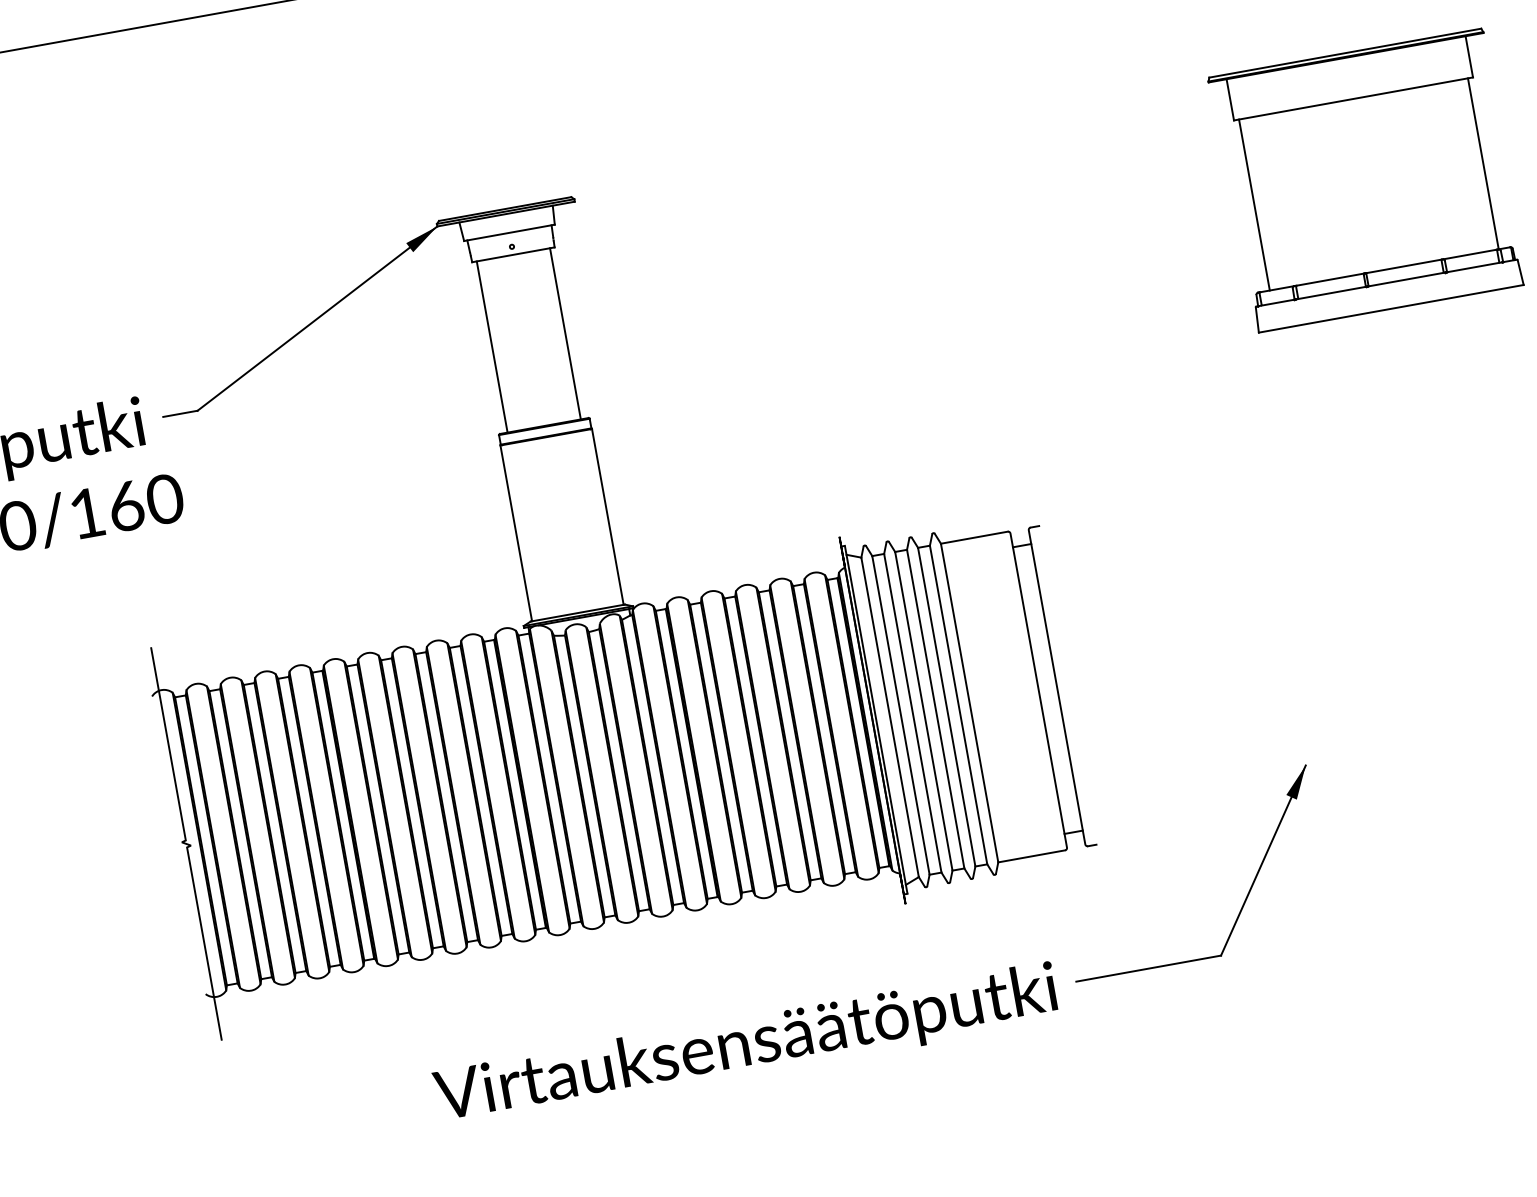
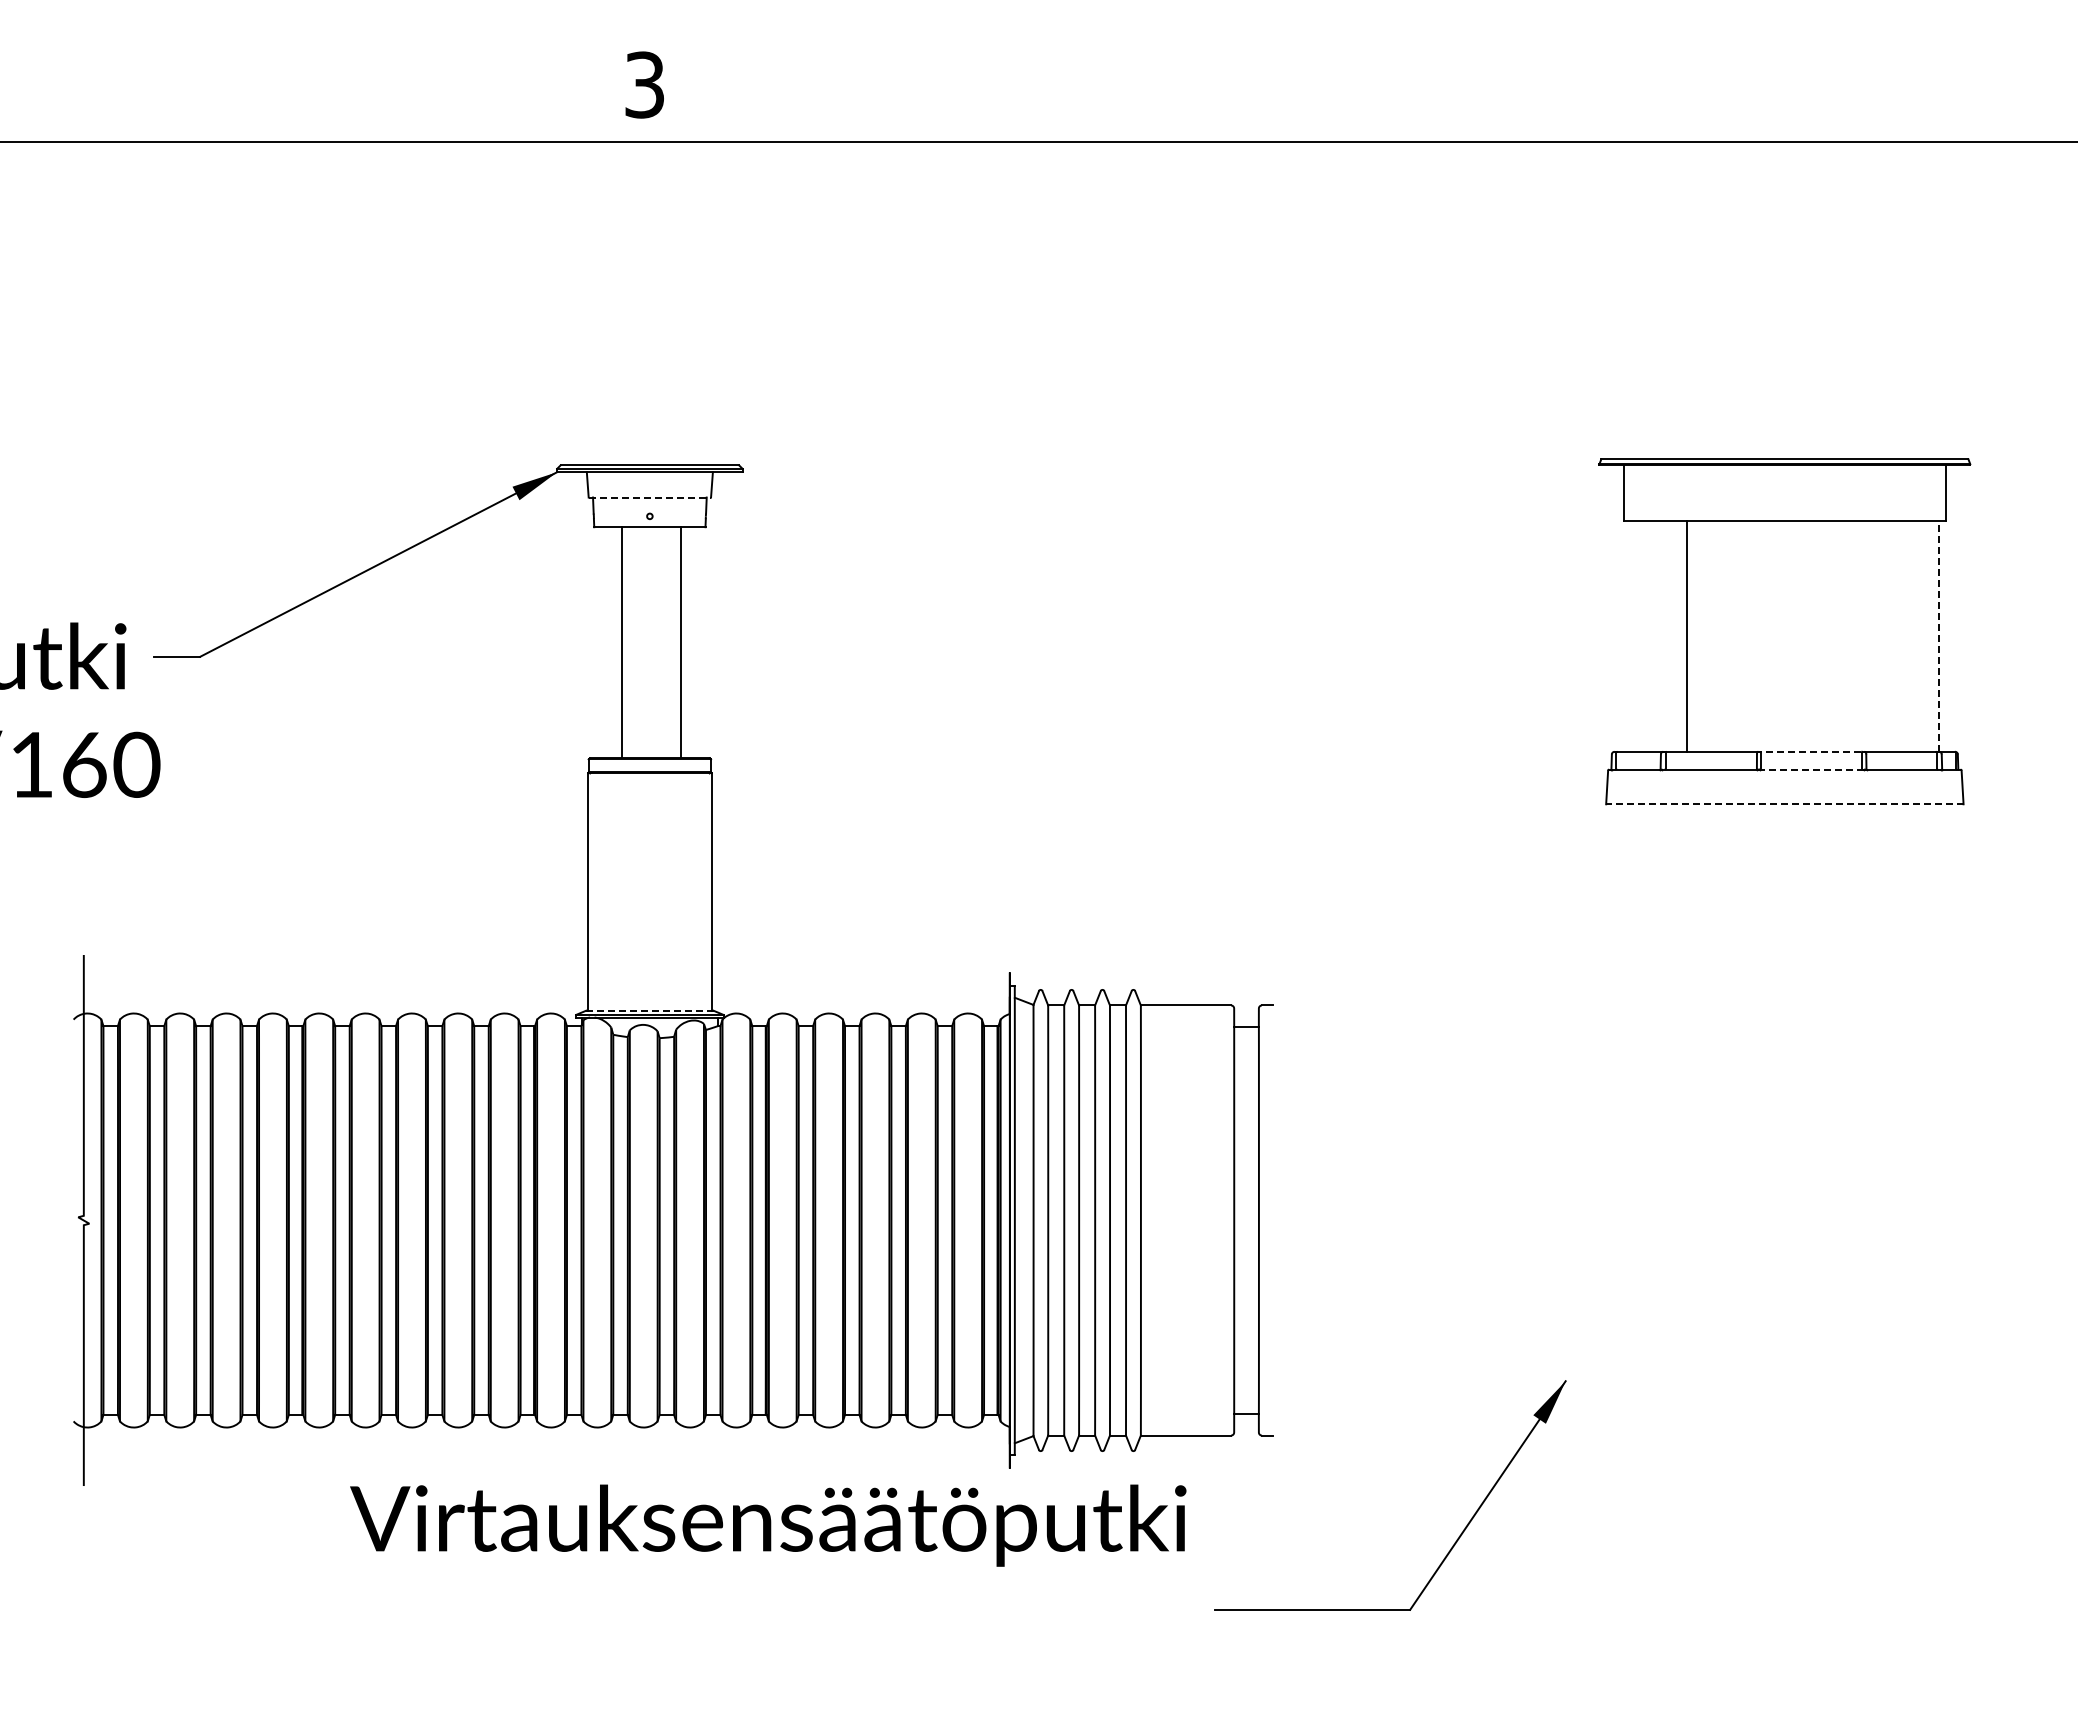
line: (1483, 163) -> (1939, 635), solid -> dashed
line: (1254, 205) -> (1687, 636), moved
line: (509, 232) -> (650, 497), solid -> dashed
line: (1403, 266) -> (1810, 751), solid -> dashed
line: (1406, 279) -> (1811, 769), solid -> dashed
line: (1391, 309) -> (1784, 804), solid -> dashed
line: (565, 333) -> (622, 642), moved
line: (492, 346) -> (681, 642), moved
line: (577, 612) -> (649, 1010), solid -> dashed
text: (746, 1046) -> (768, 1525), moved

